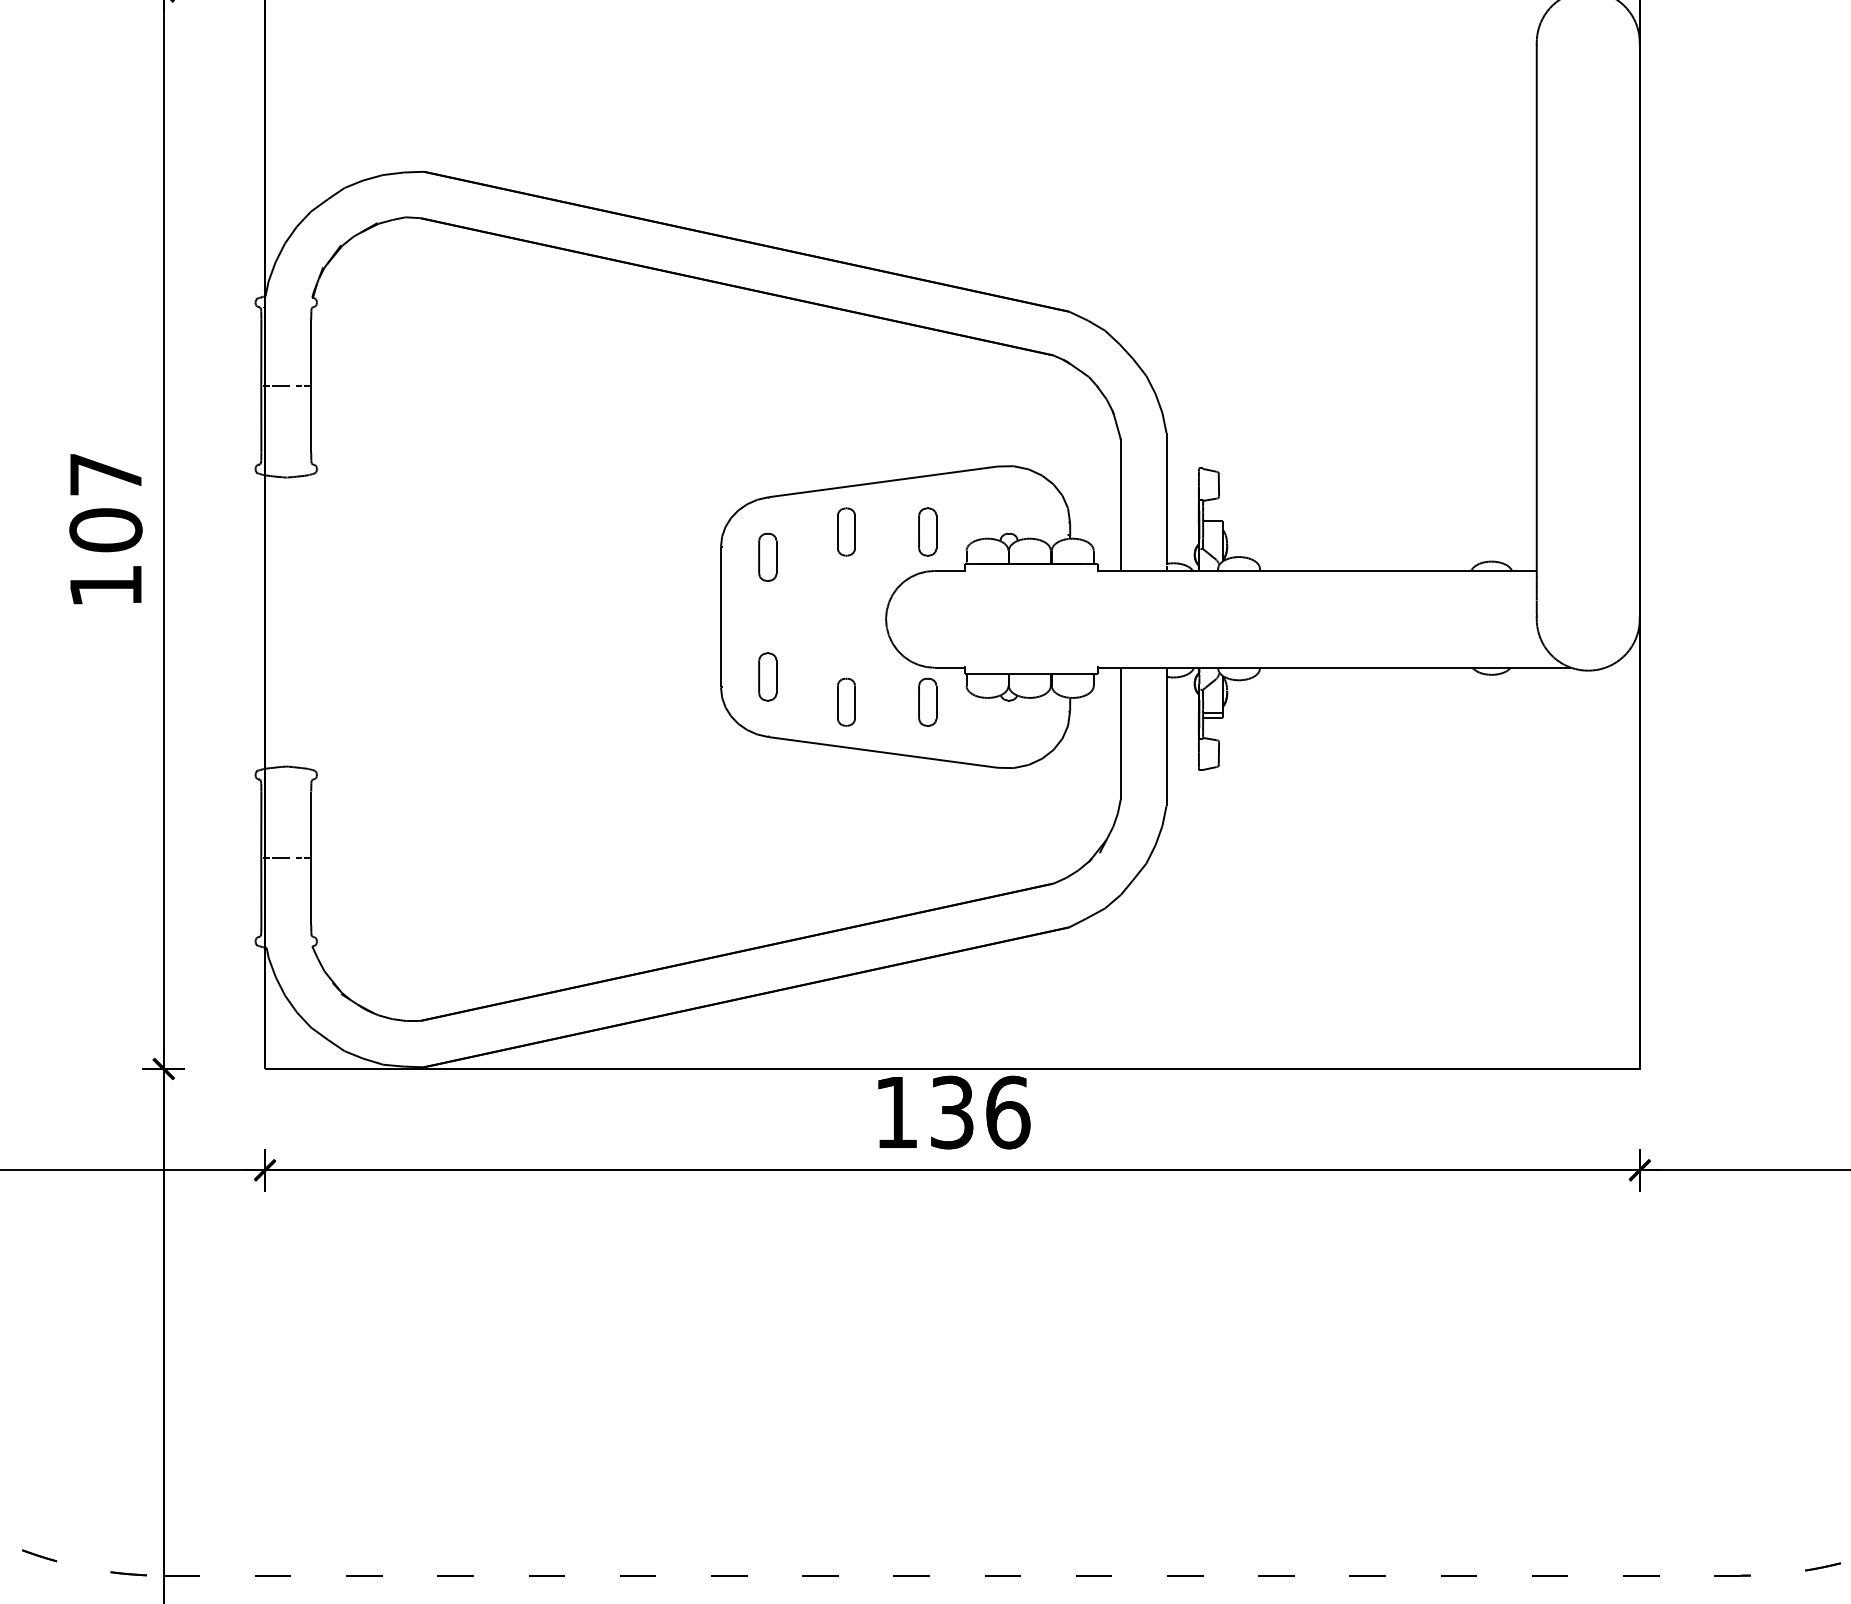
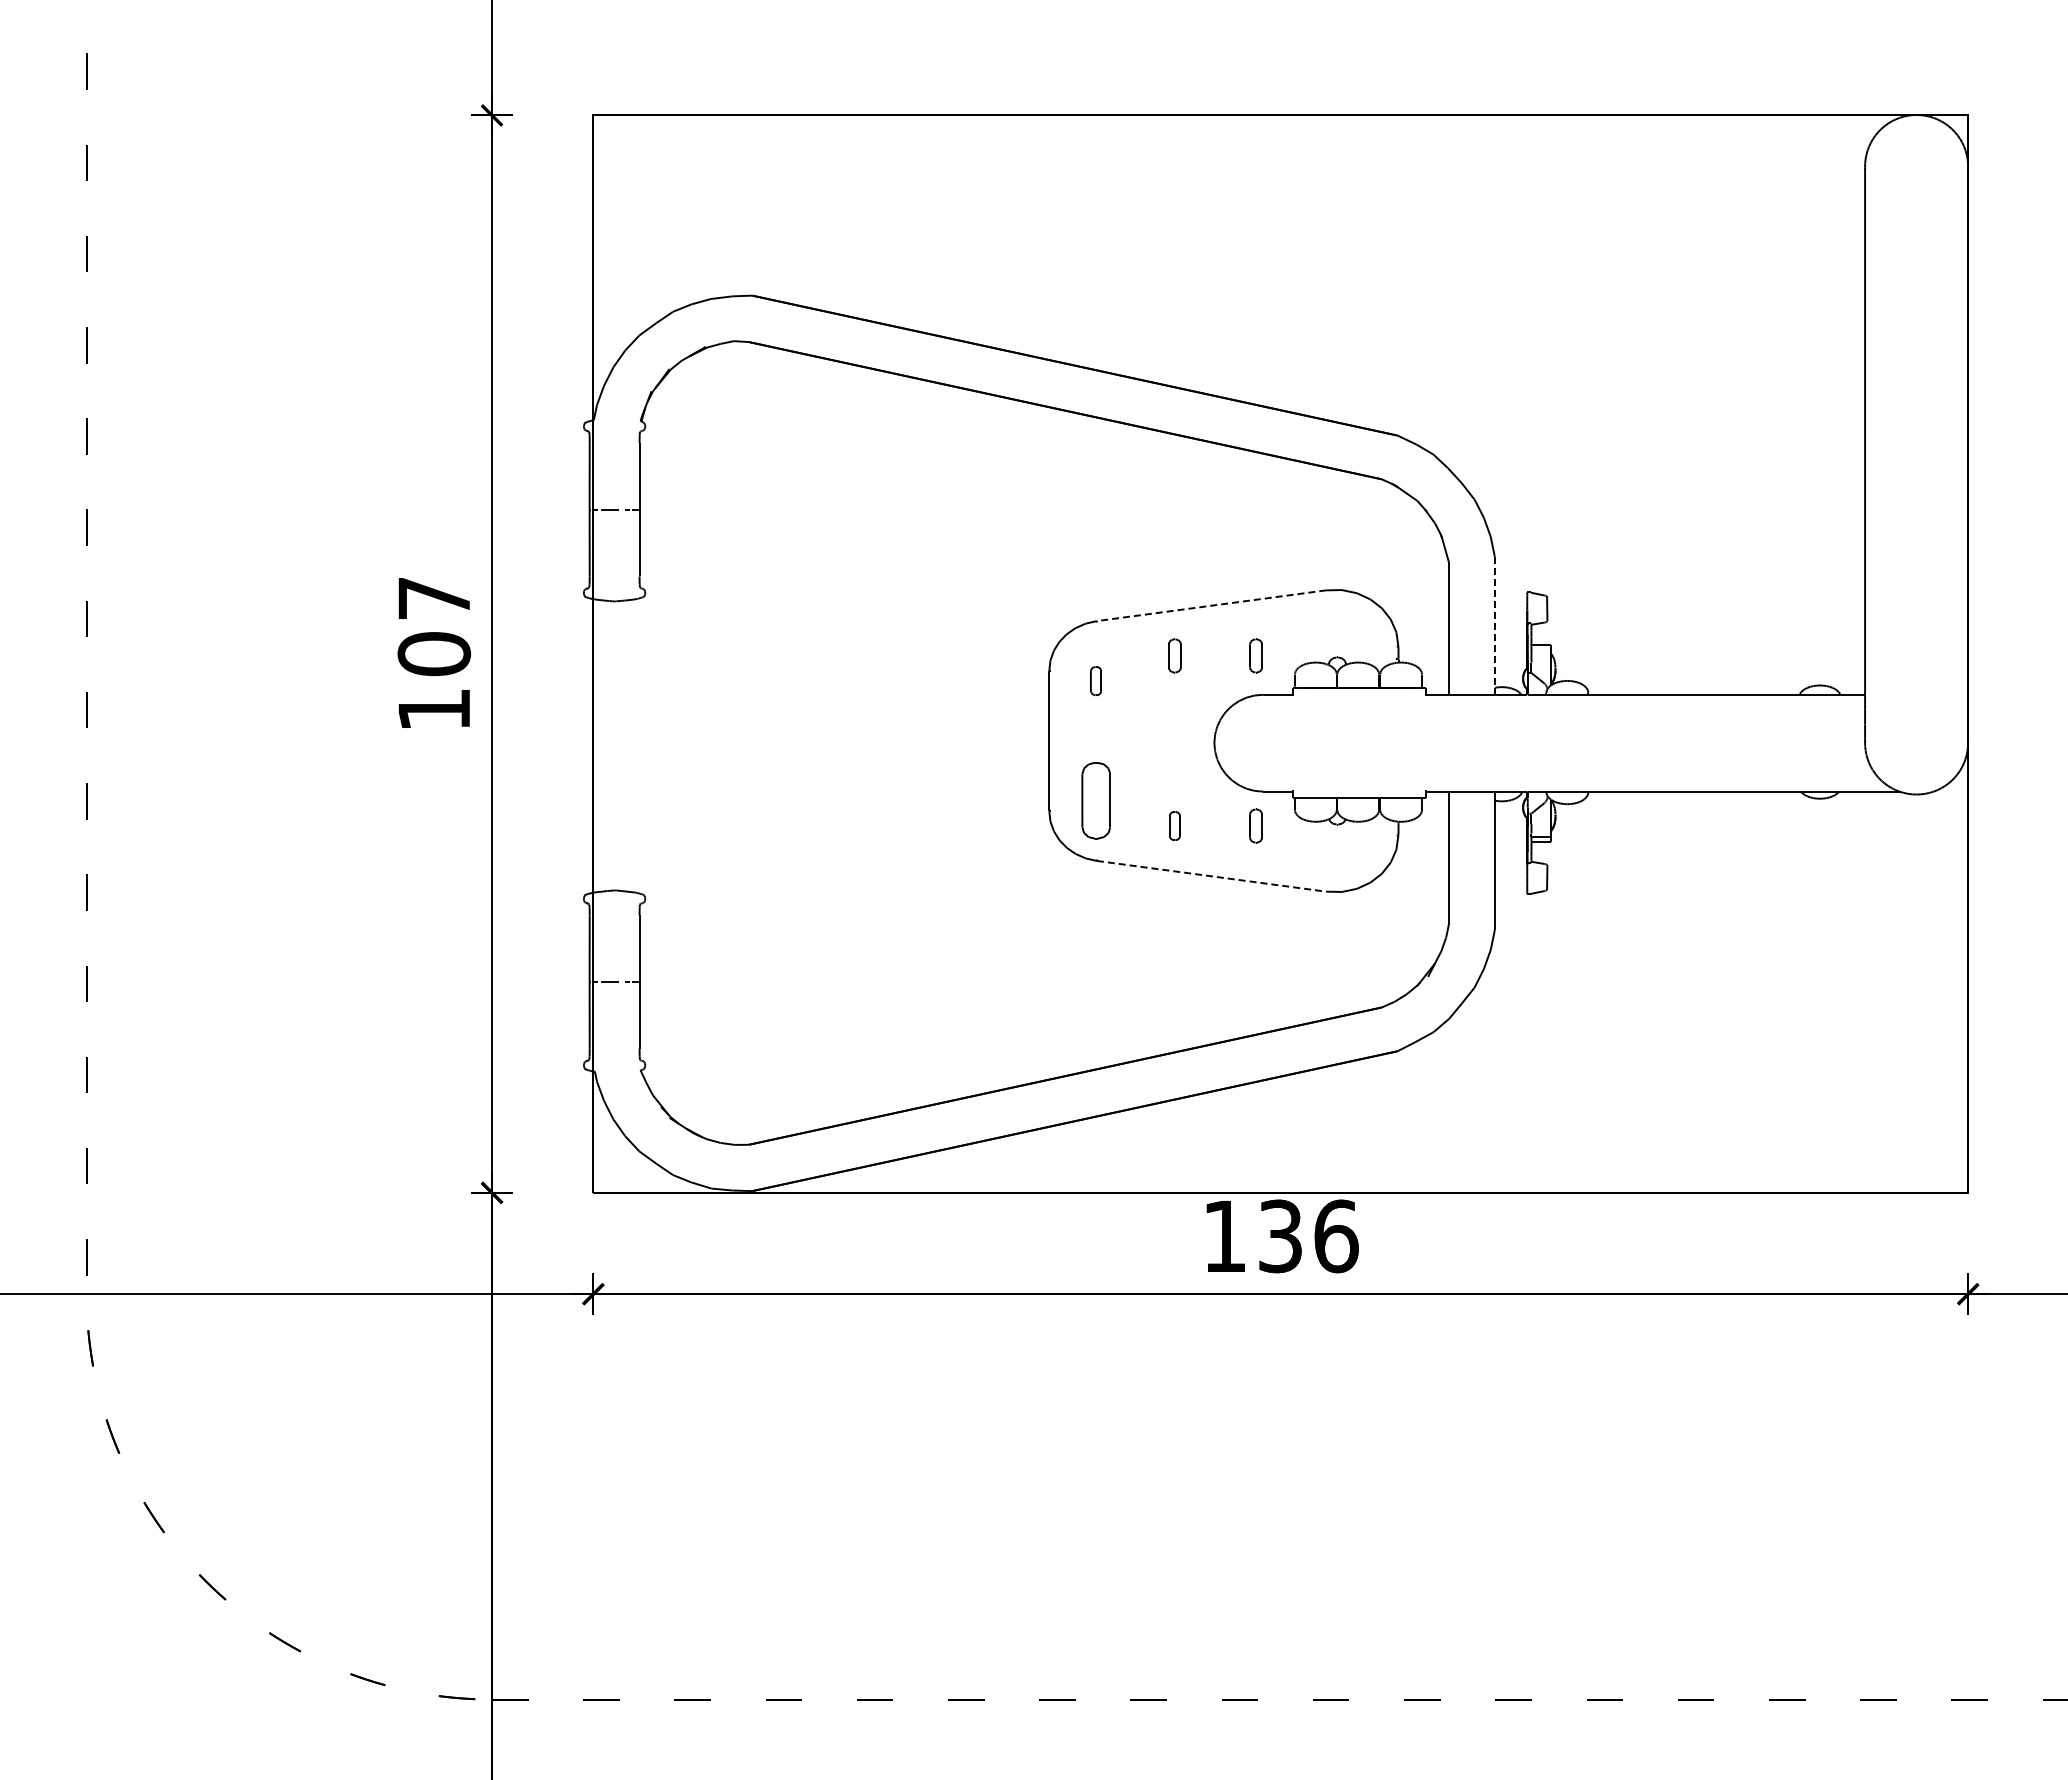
line: (883, 481) -> (1211, 605), solid -> dashed
line: (1166, 498) -> (1494, 622), solid -> dashed
part: (846, 531) -> (1174, 655), size x0.7
part: (927, 531) -> (1255, 655), size x0.7
part: (767, 556) -> (1095, 680), size x0.6
part: (767, 676) -> (1095, 800), size x1.6
part: (846, 701) -> (1174, 825), size x0.6
part: (927, 701) -> (1255, 825), size x0.7
line: (883, 752) -> (1211, 876), solid -> dashed

